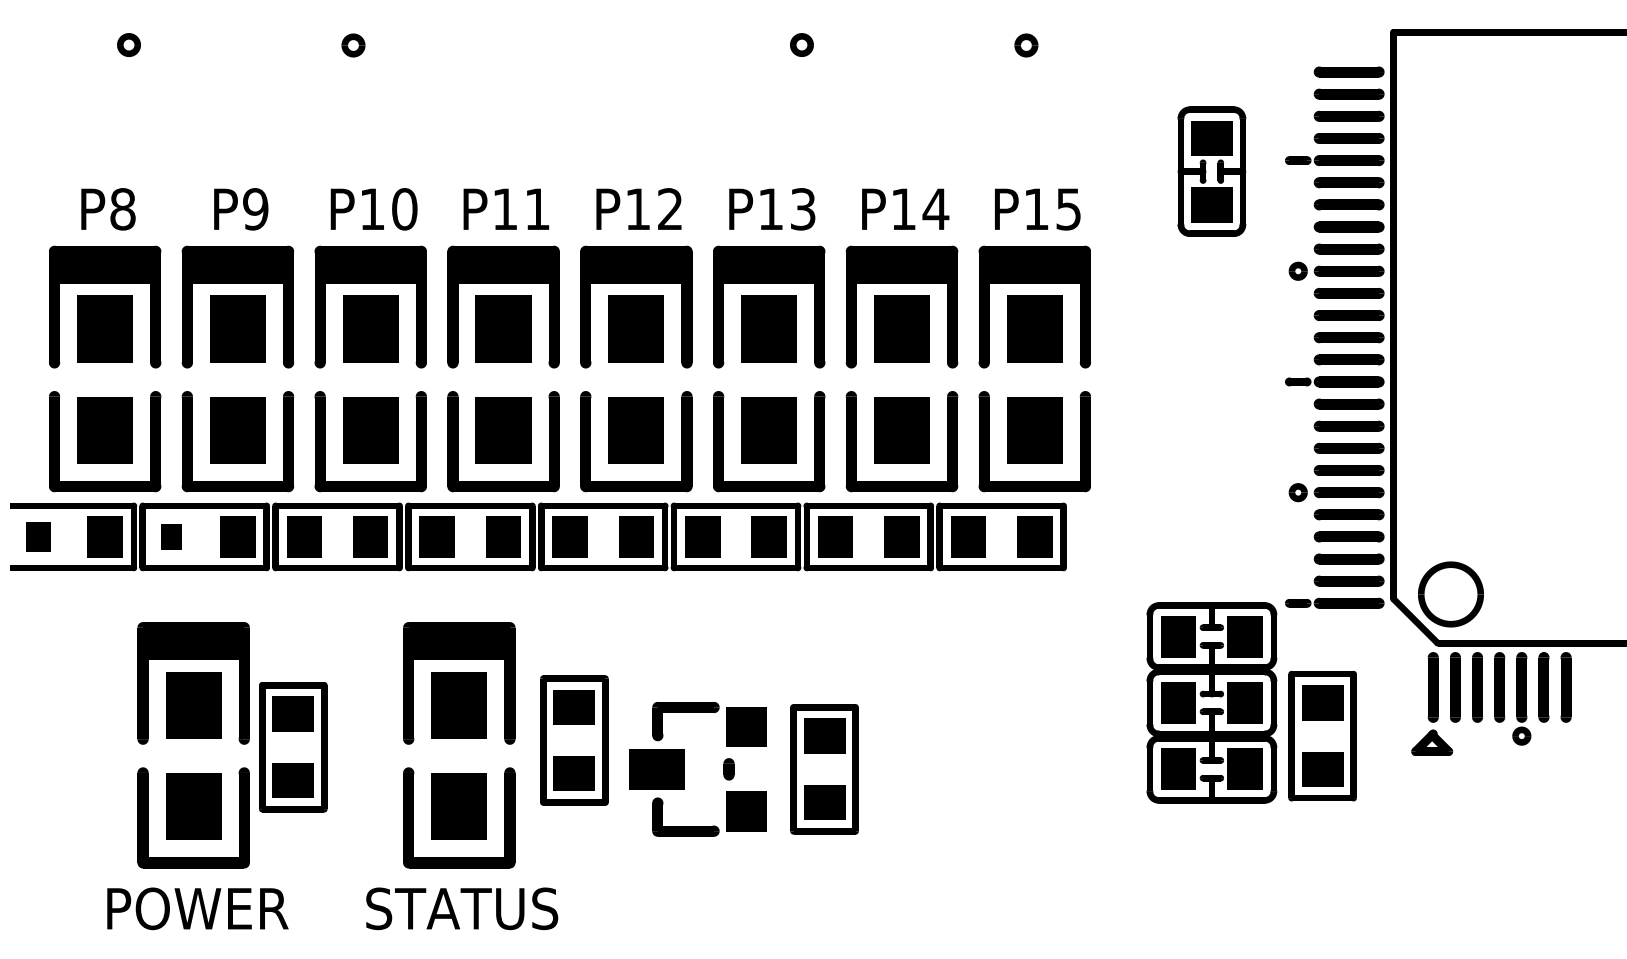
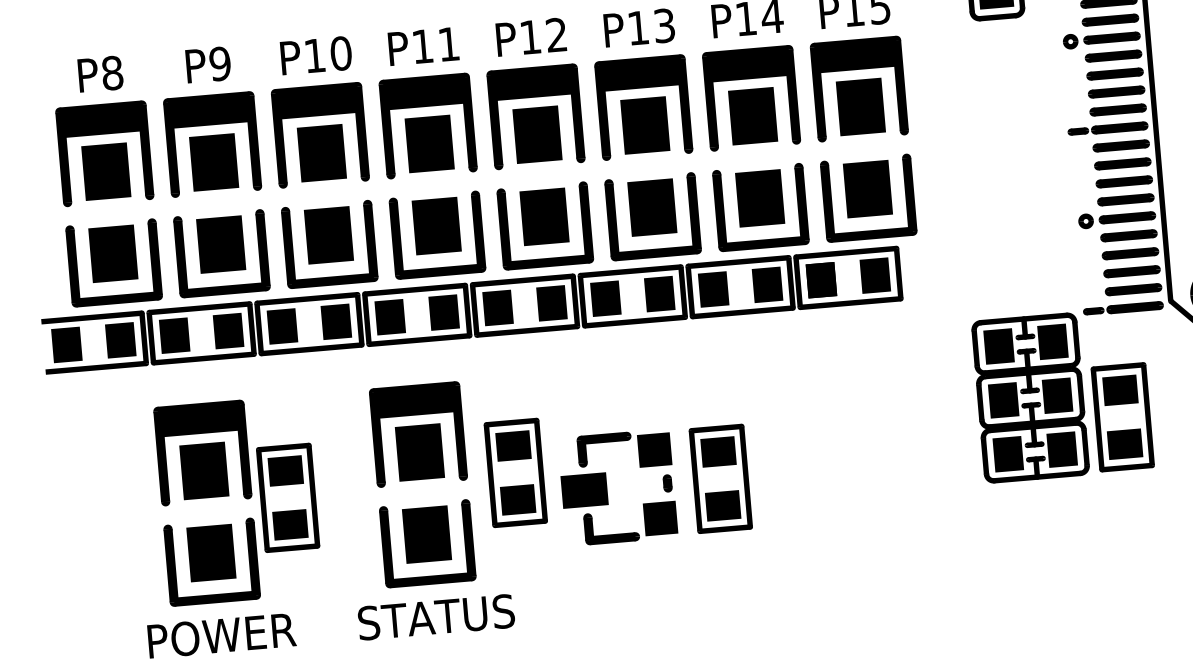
part: (38, 536) -> (66, 344), size x1.43
part: (171, 536) -> (174, 335), size x1.67
part: (728, 769) -> (667, 483), moved

